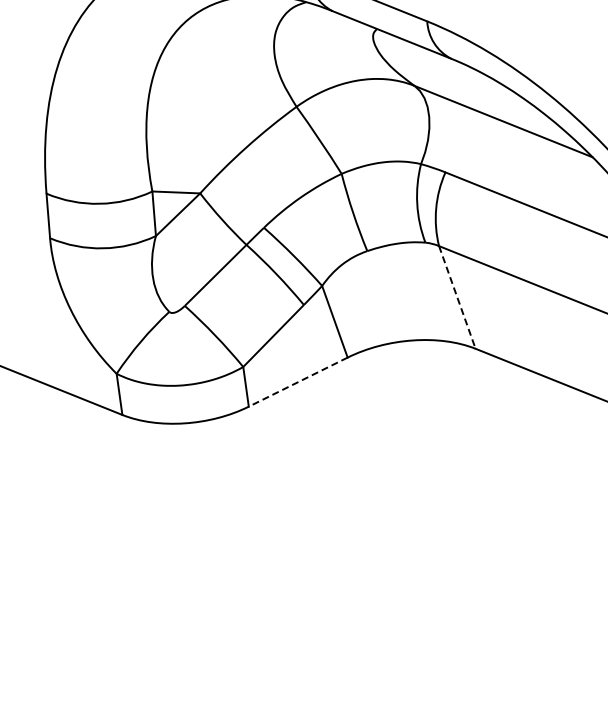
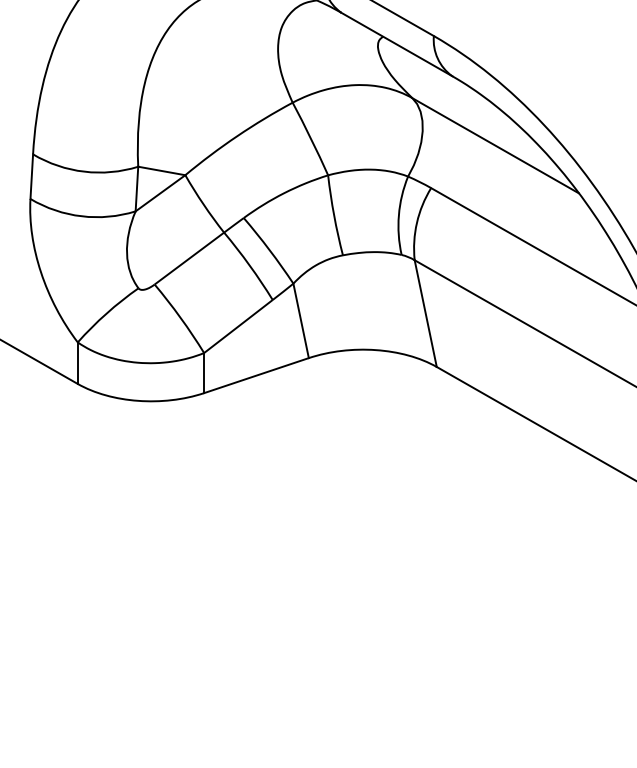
line: (457, 298) -> (425, 314), dashed -> solid
line: (298, 382) -> (256, 375), dashed -> solid

